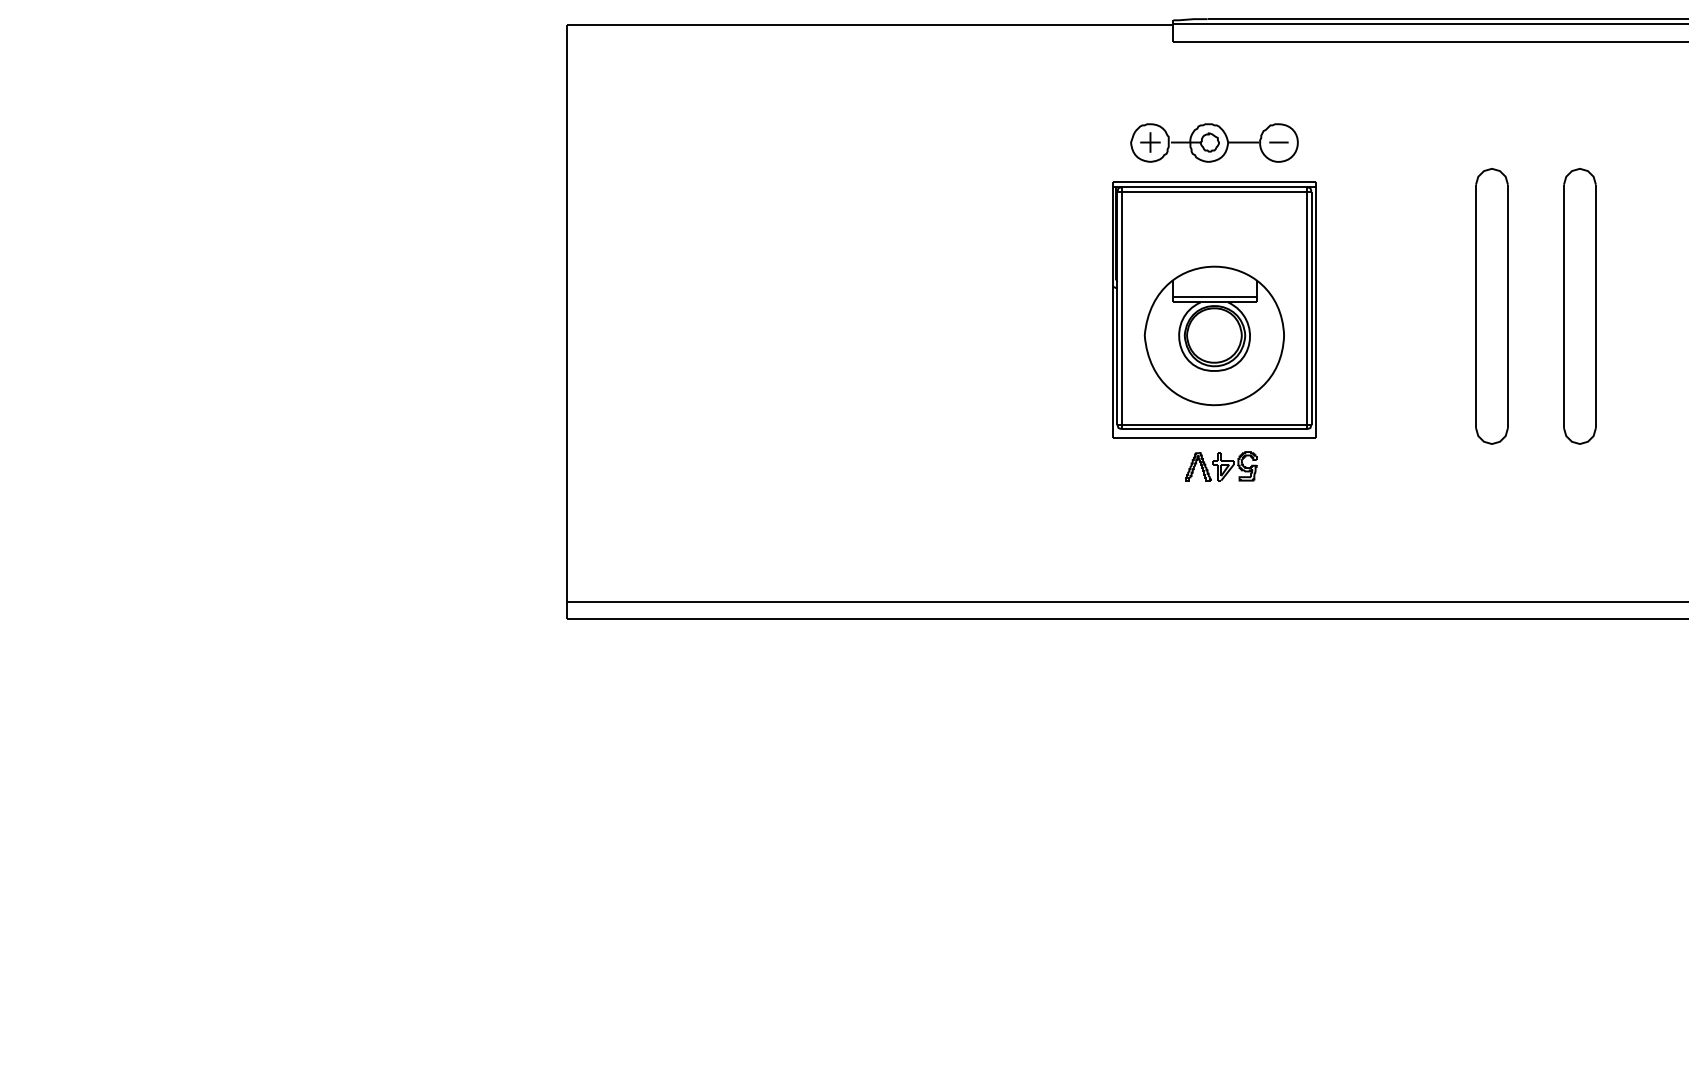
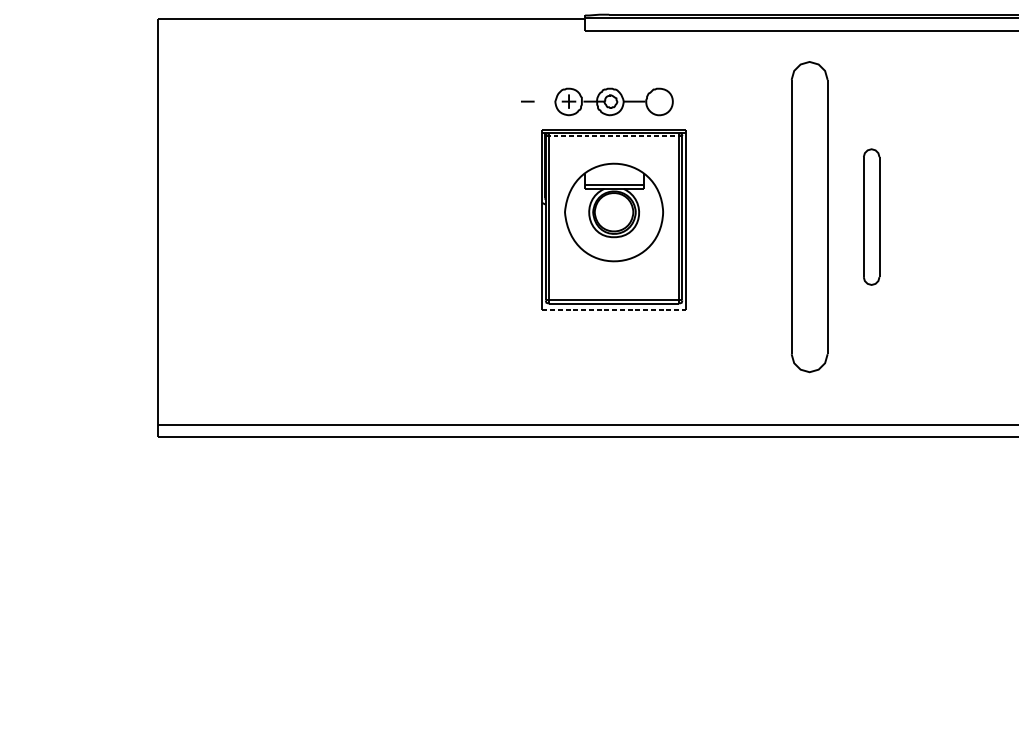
line: (1278, 142) -> (527, 101), moved
line: (1213, 191) -> (613, 136), solid -> dashed
part: (1491, 306) -> (809, 217), size x1.6
part: (1579, 306) -> (871, 217), size x0.7
part: (1213, 335) -> (613, 212), moved
line: (1214, 438) -> (614, 310), solid -> dashed
part: (1221, 466) -> (619, 329), removed

